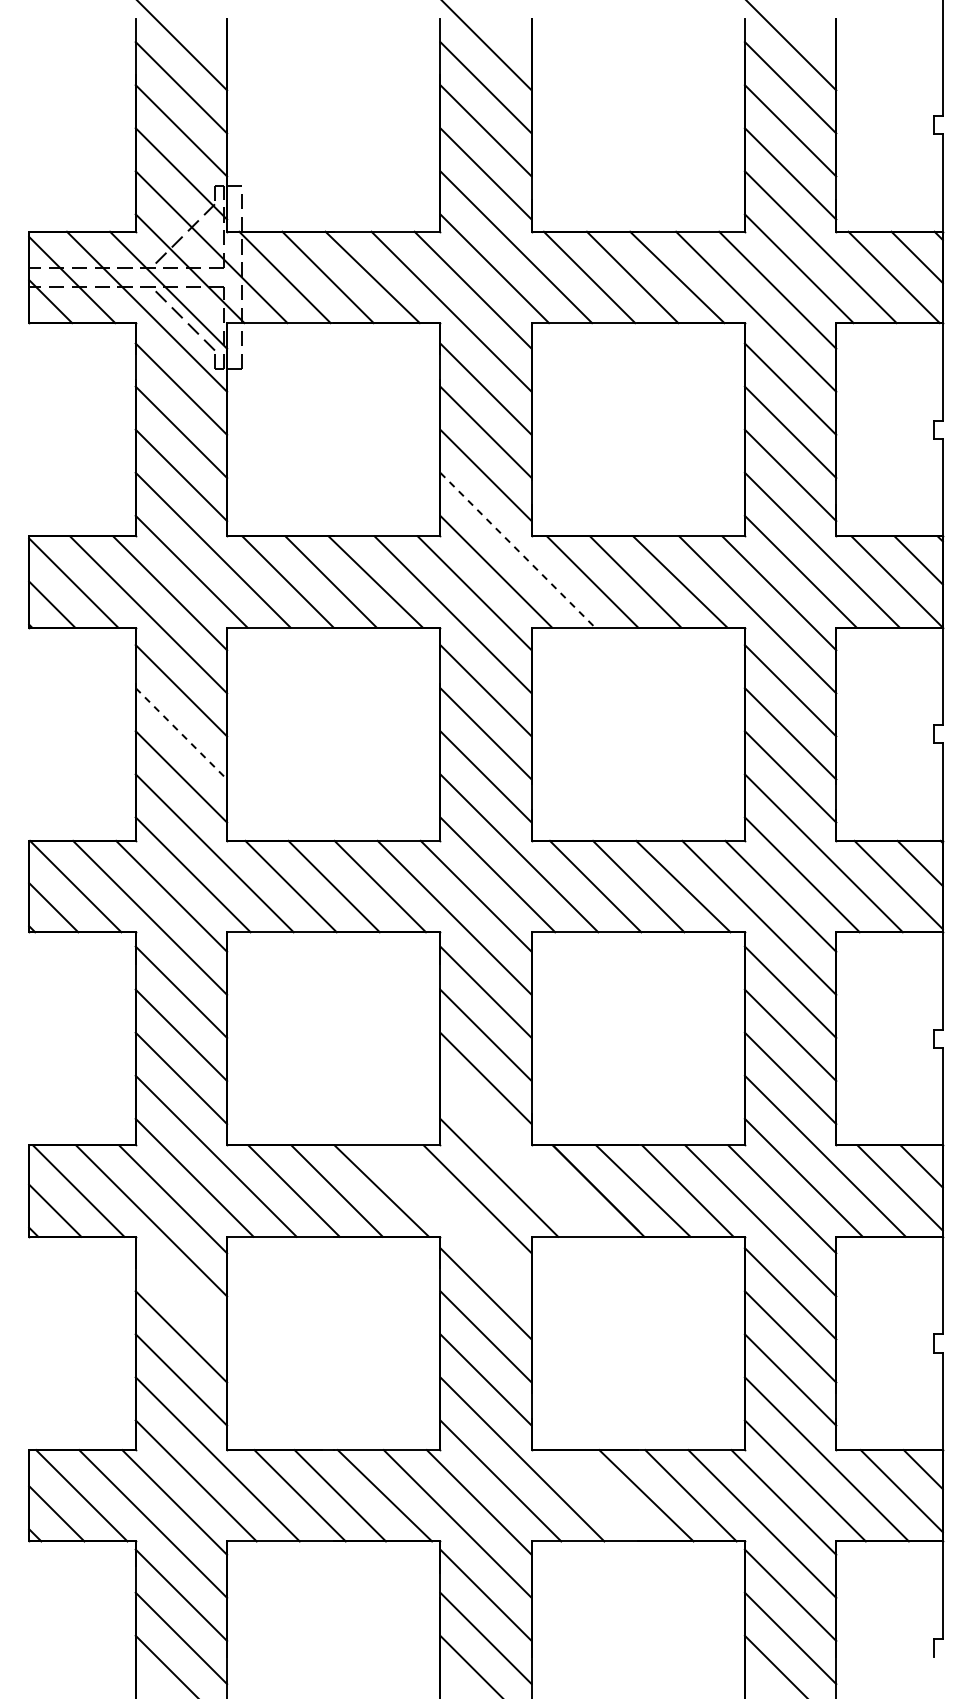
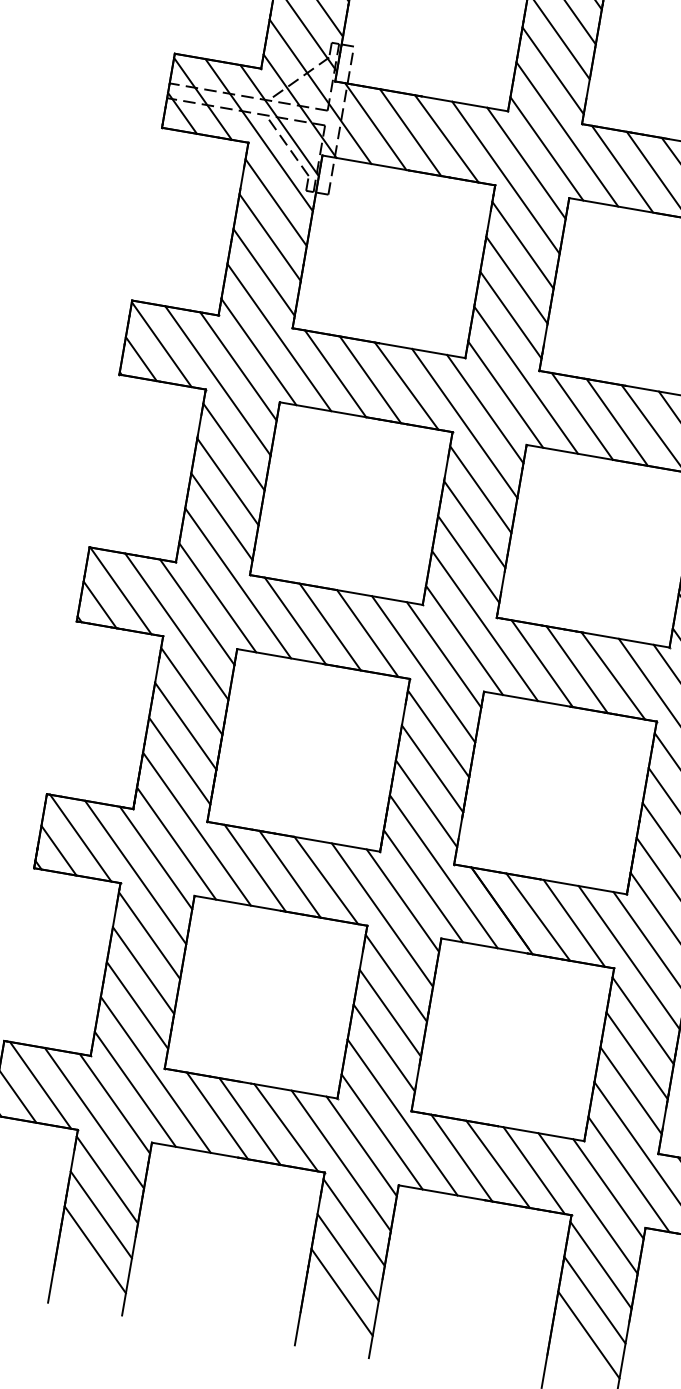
line: (517, 550) -> (525, 380), dashed -> solid
line: (181, 733) -> (228, 481), dashed -> solid
line: (520, 1155) -> (443, 871), added
line: (455, 1220) -> (381, 914), added
line: (181, 1293) -> (149, 935), added
line: (601, 1495) -> (461, 1157), added

